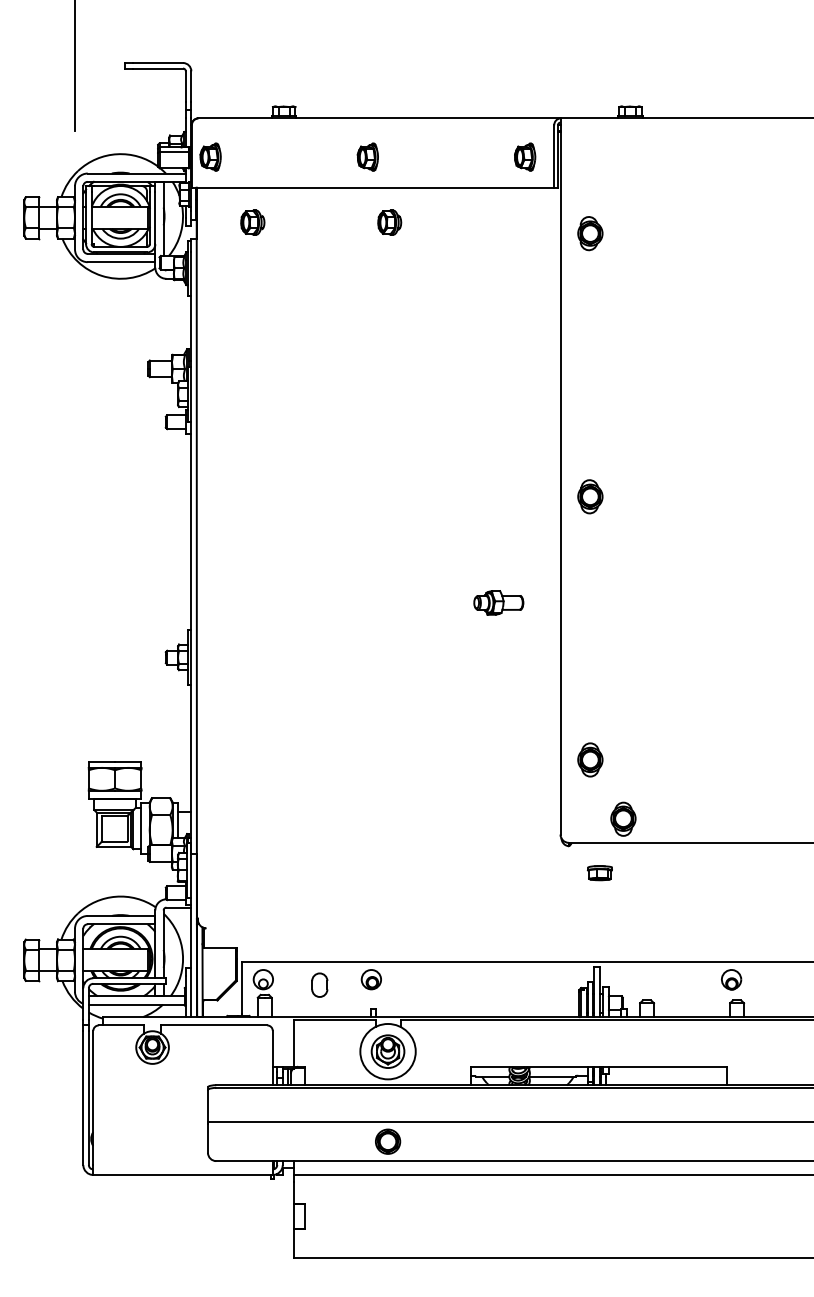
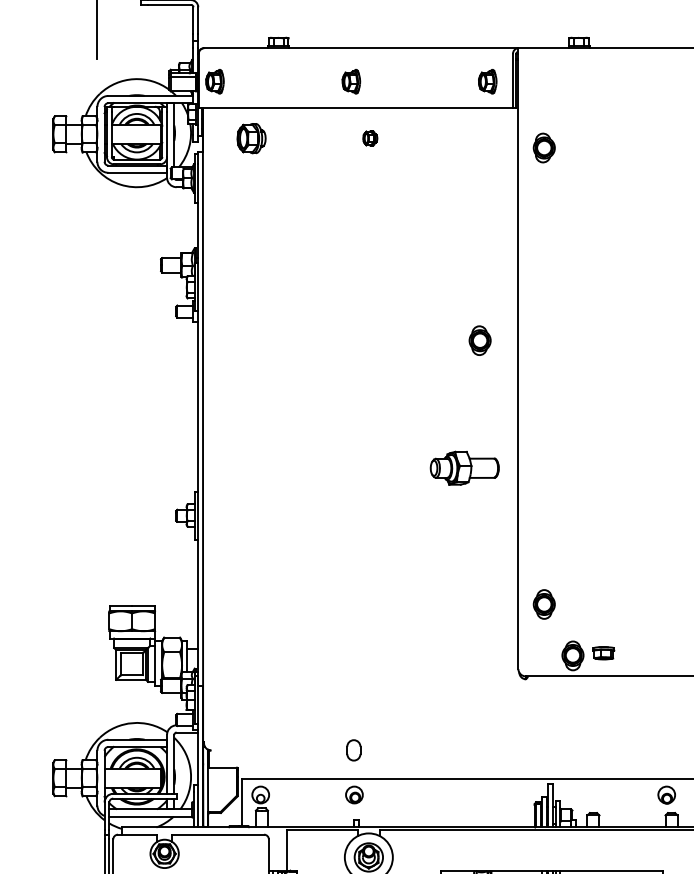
part: (252, 222) -> (251, 138), size x1.4
part: (389, 222) -> (370, 138), size x0.7
part: (590, 496) -> (480, 340), moved
part: (498, 602) -> (464, 467), size x1.6
part: (599, 873) -> (603, 653), moved
part: (319, 984) -> (353, 749), moved

